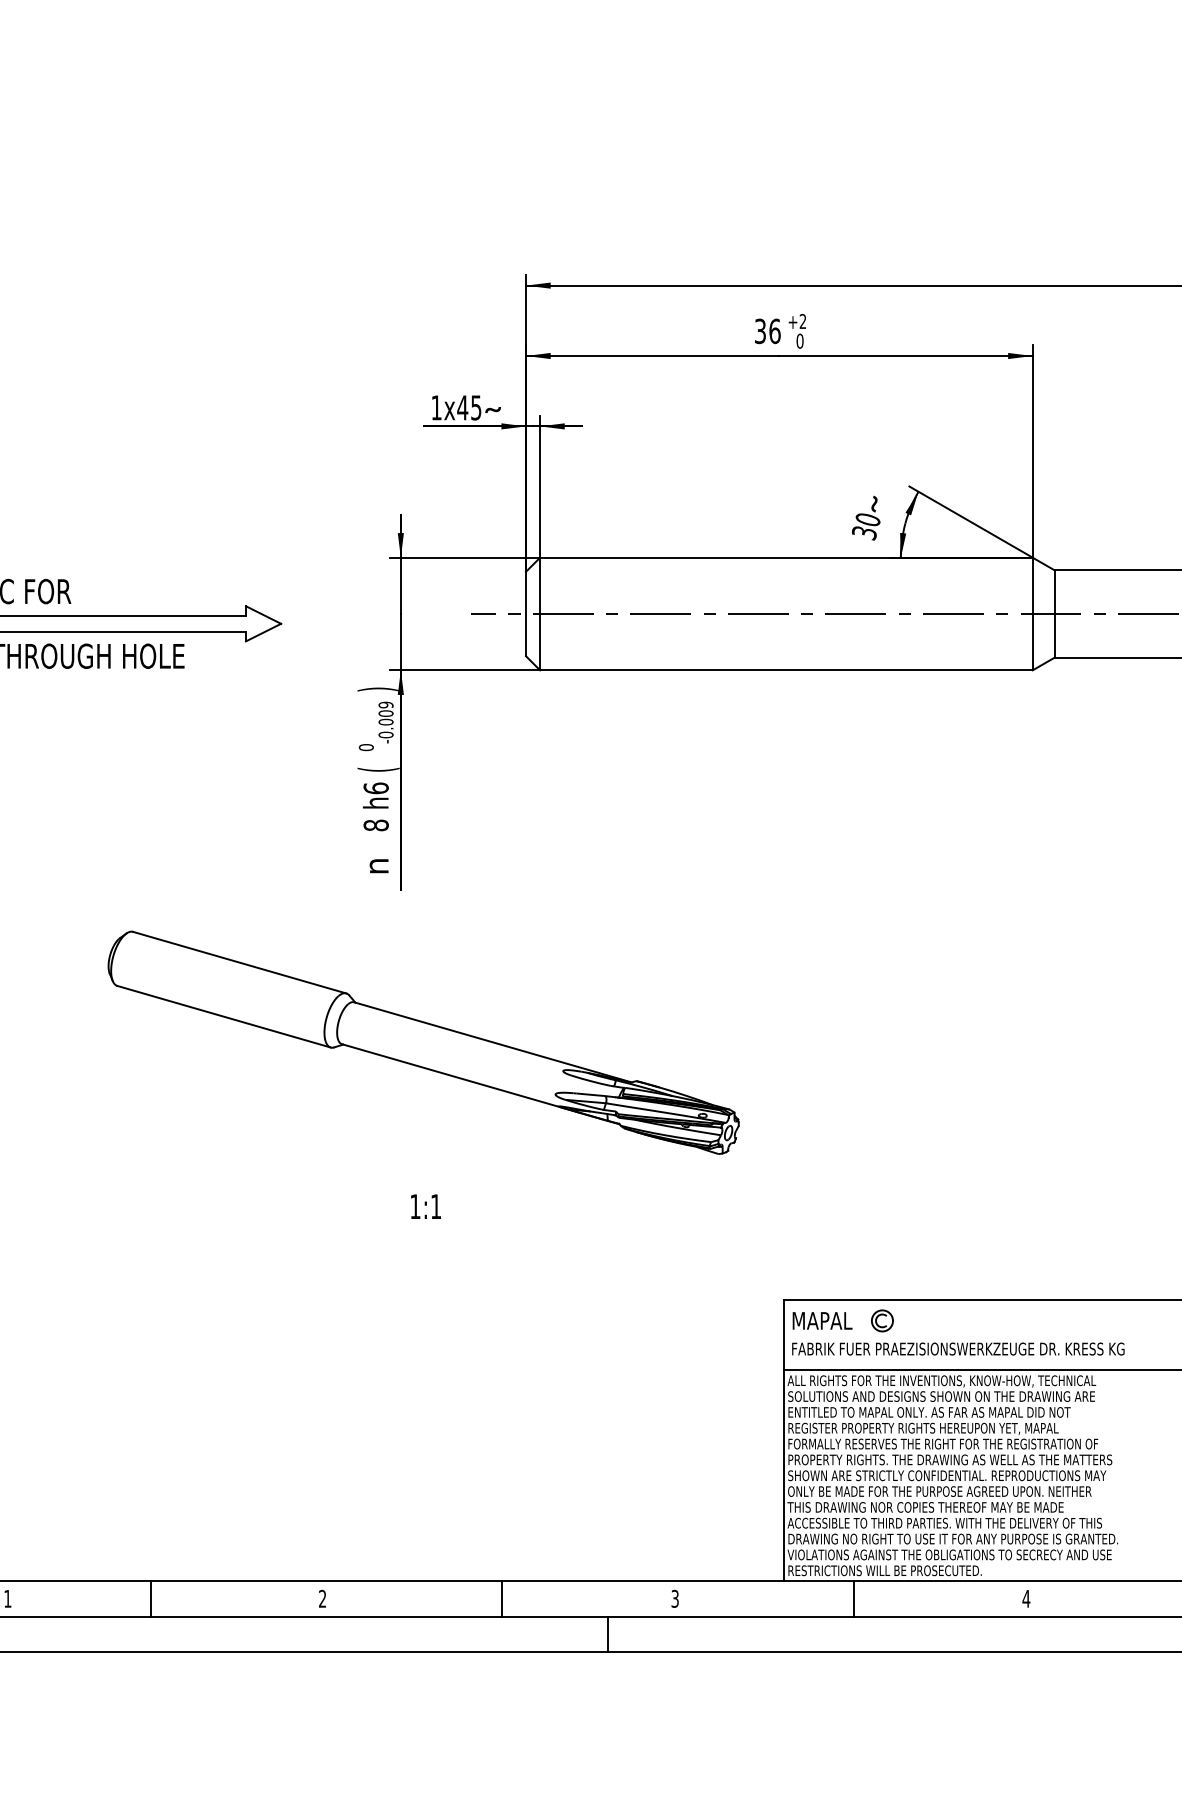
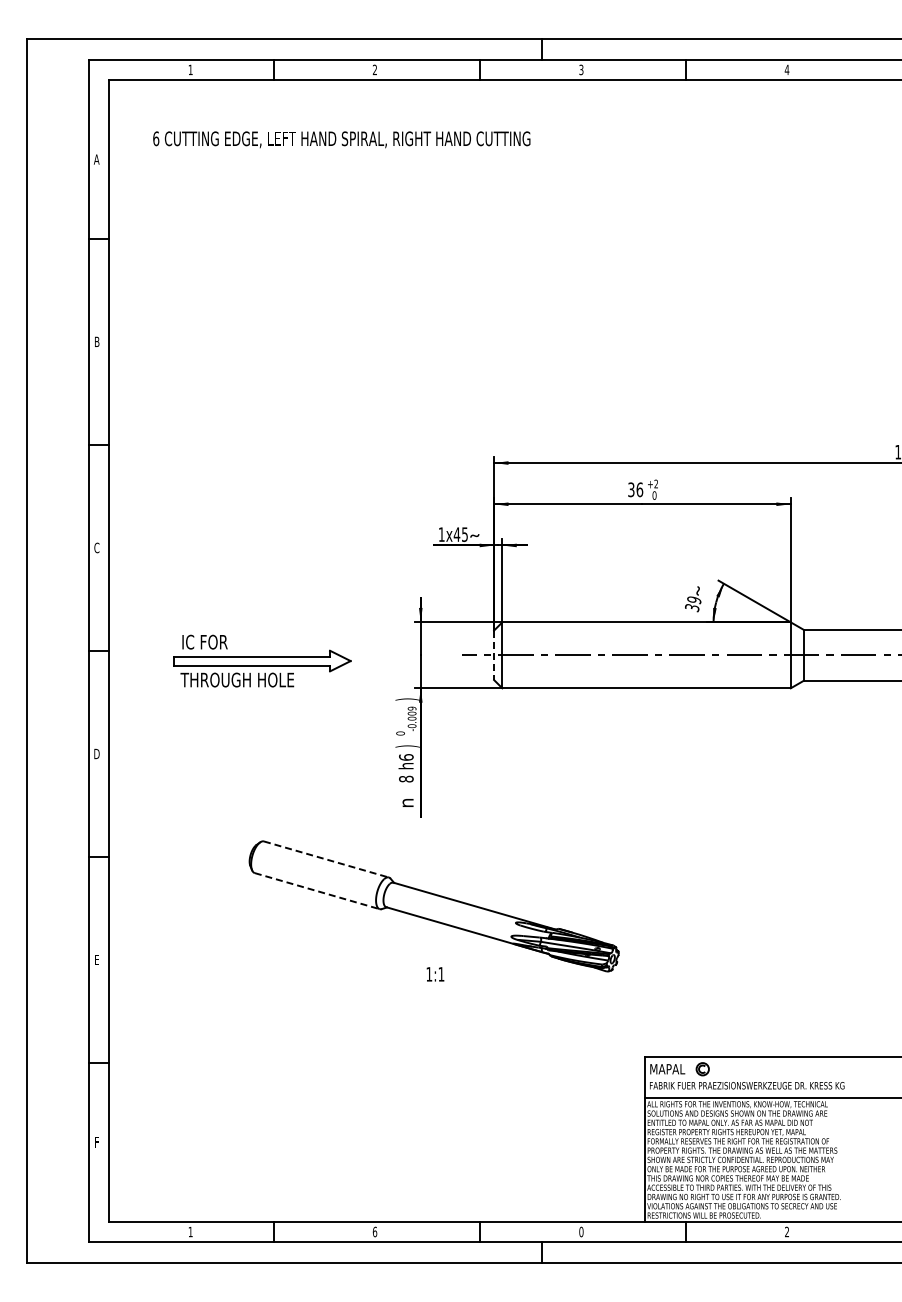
text: (868, 520) -> (694, 600), 30 -> 39
line: (526, 614) -> (494, 655), solid -> dashed
text: (378, 769) -> (407, 746), ( -> )
line: (239, 962) -> (326, 859), solid -> dashed
line: (224, 1017) -> (317, 891), solid -> dashed
text: (425, 1206) -> (435, 974), moved
text: (321, 1598) -> (374, 1231), 2 -> 6
text: (675, 1598) -> (581, 1231), 3 -> 0
text: (1025, 1598) -> (786, 1231), 4 -> 2

